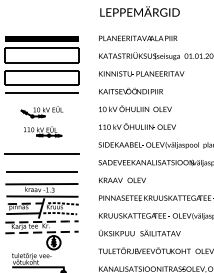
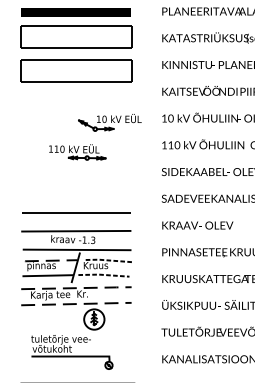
line: (41, 93) -> (75, 94), removed
part: (41, 112) -> (108, 123), moved
line: (41, 153) -> (75, 184), removed

